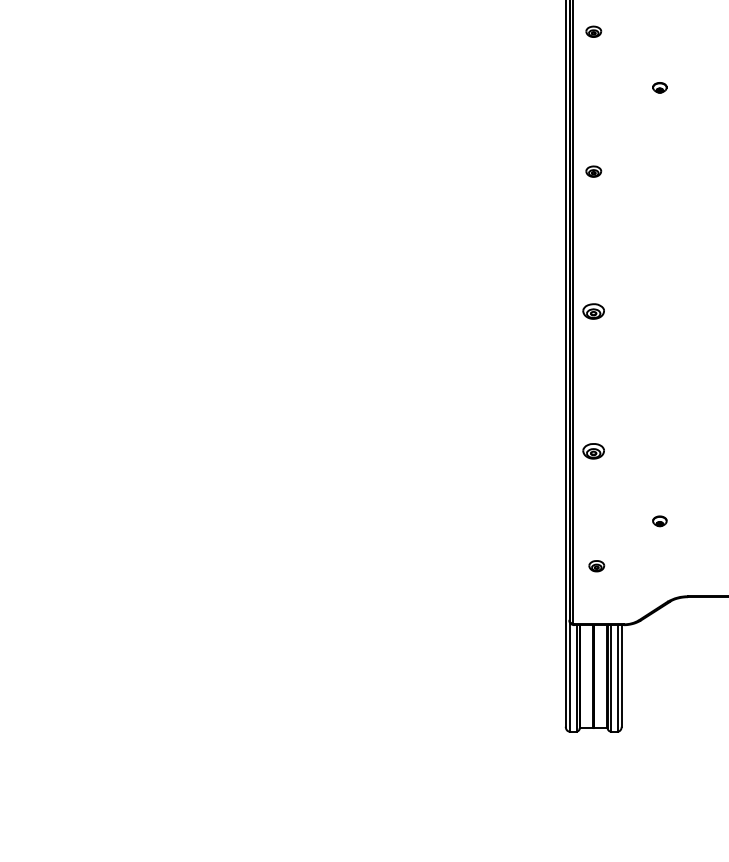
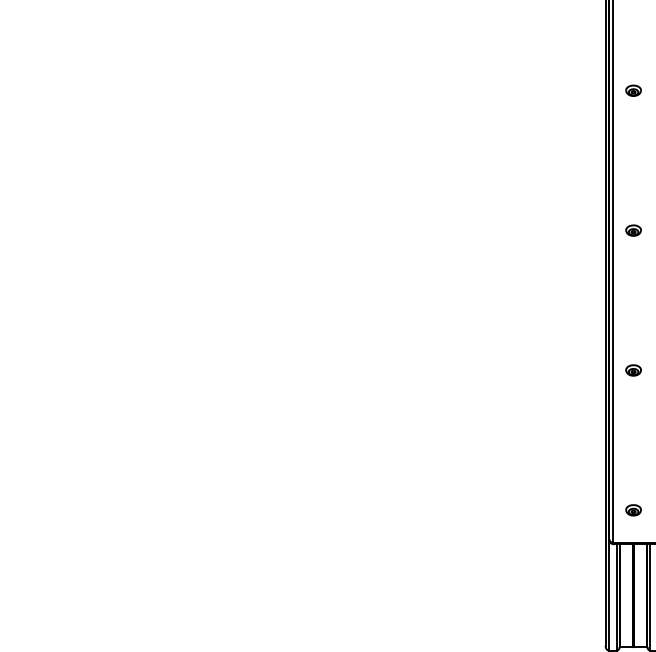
part: (593, 311) -> (633, 230), size x0.71
part: (593, 451) -> (633, 370), size x0.71
part: (596, 566) -> (633, 510), moved

